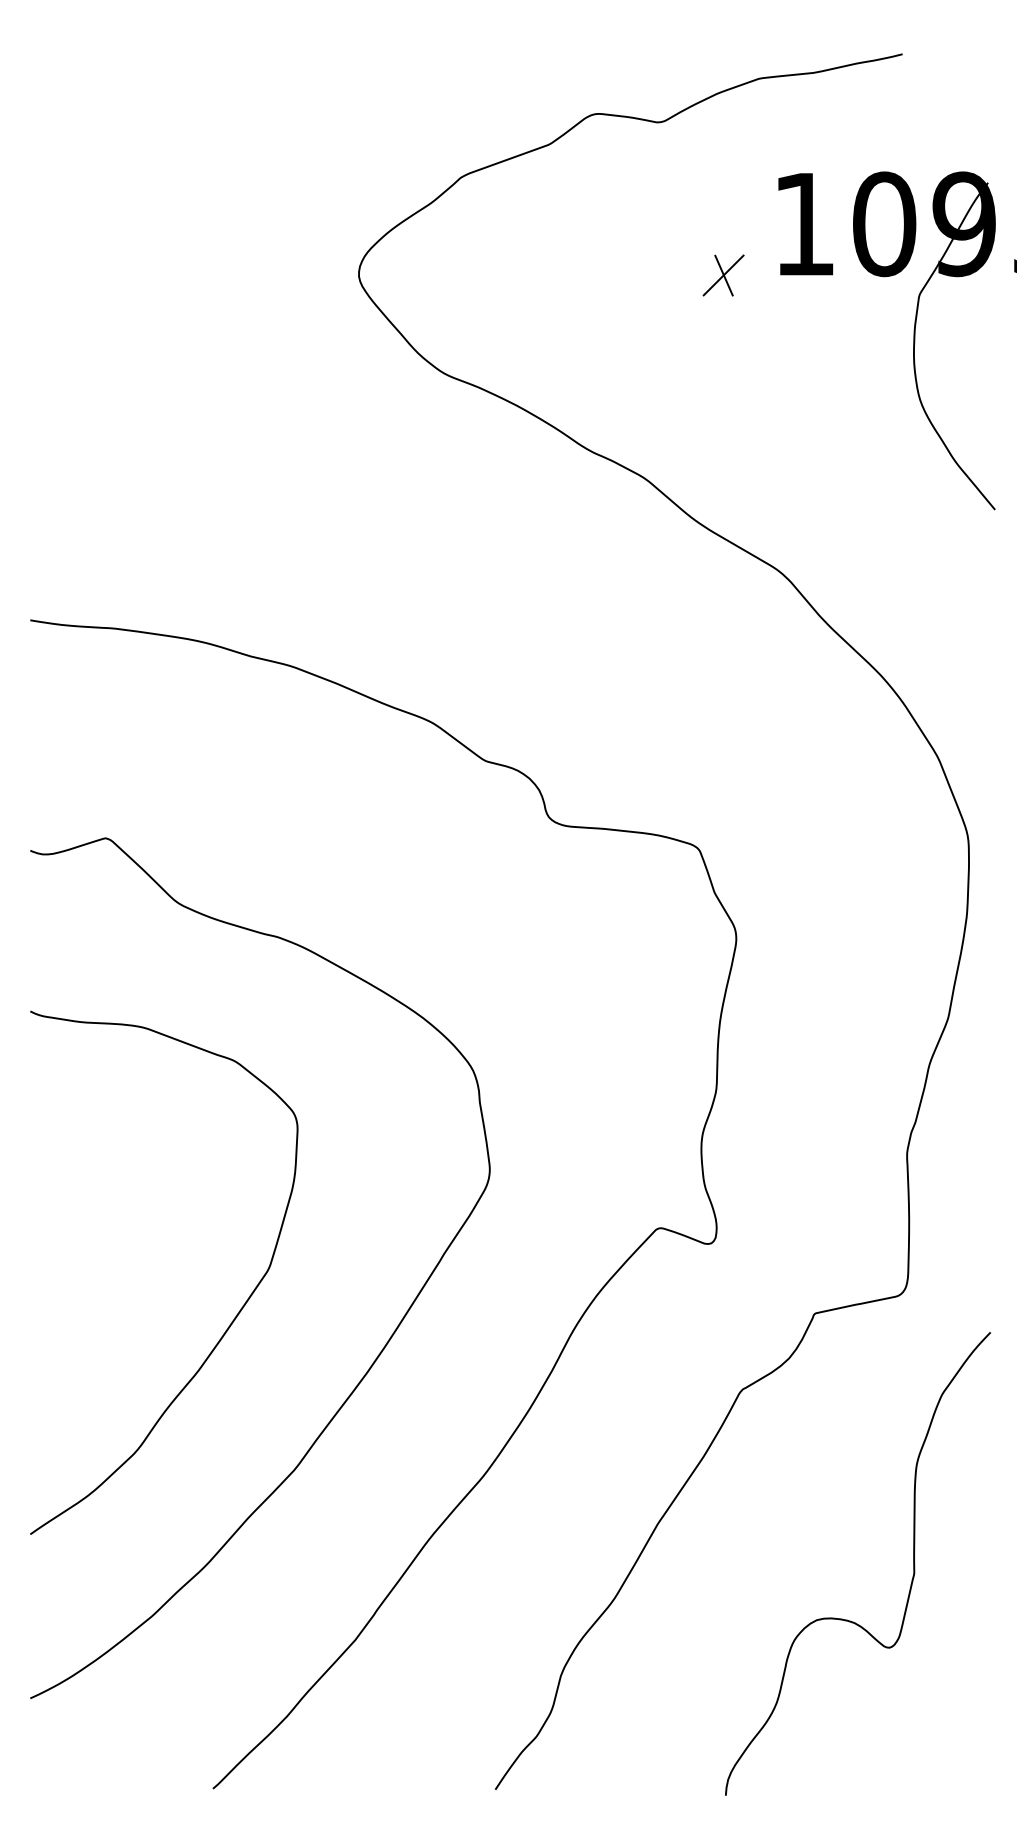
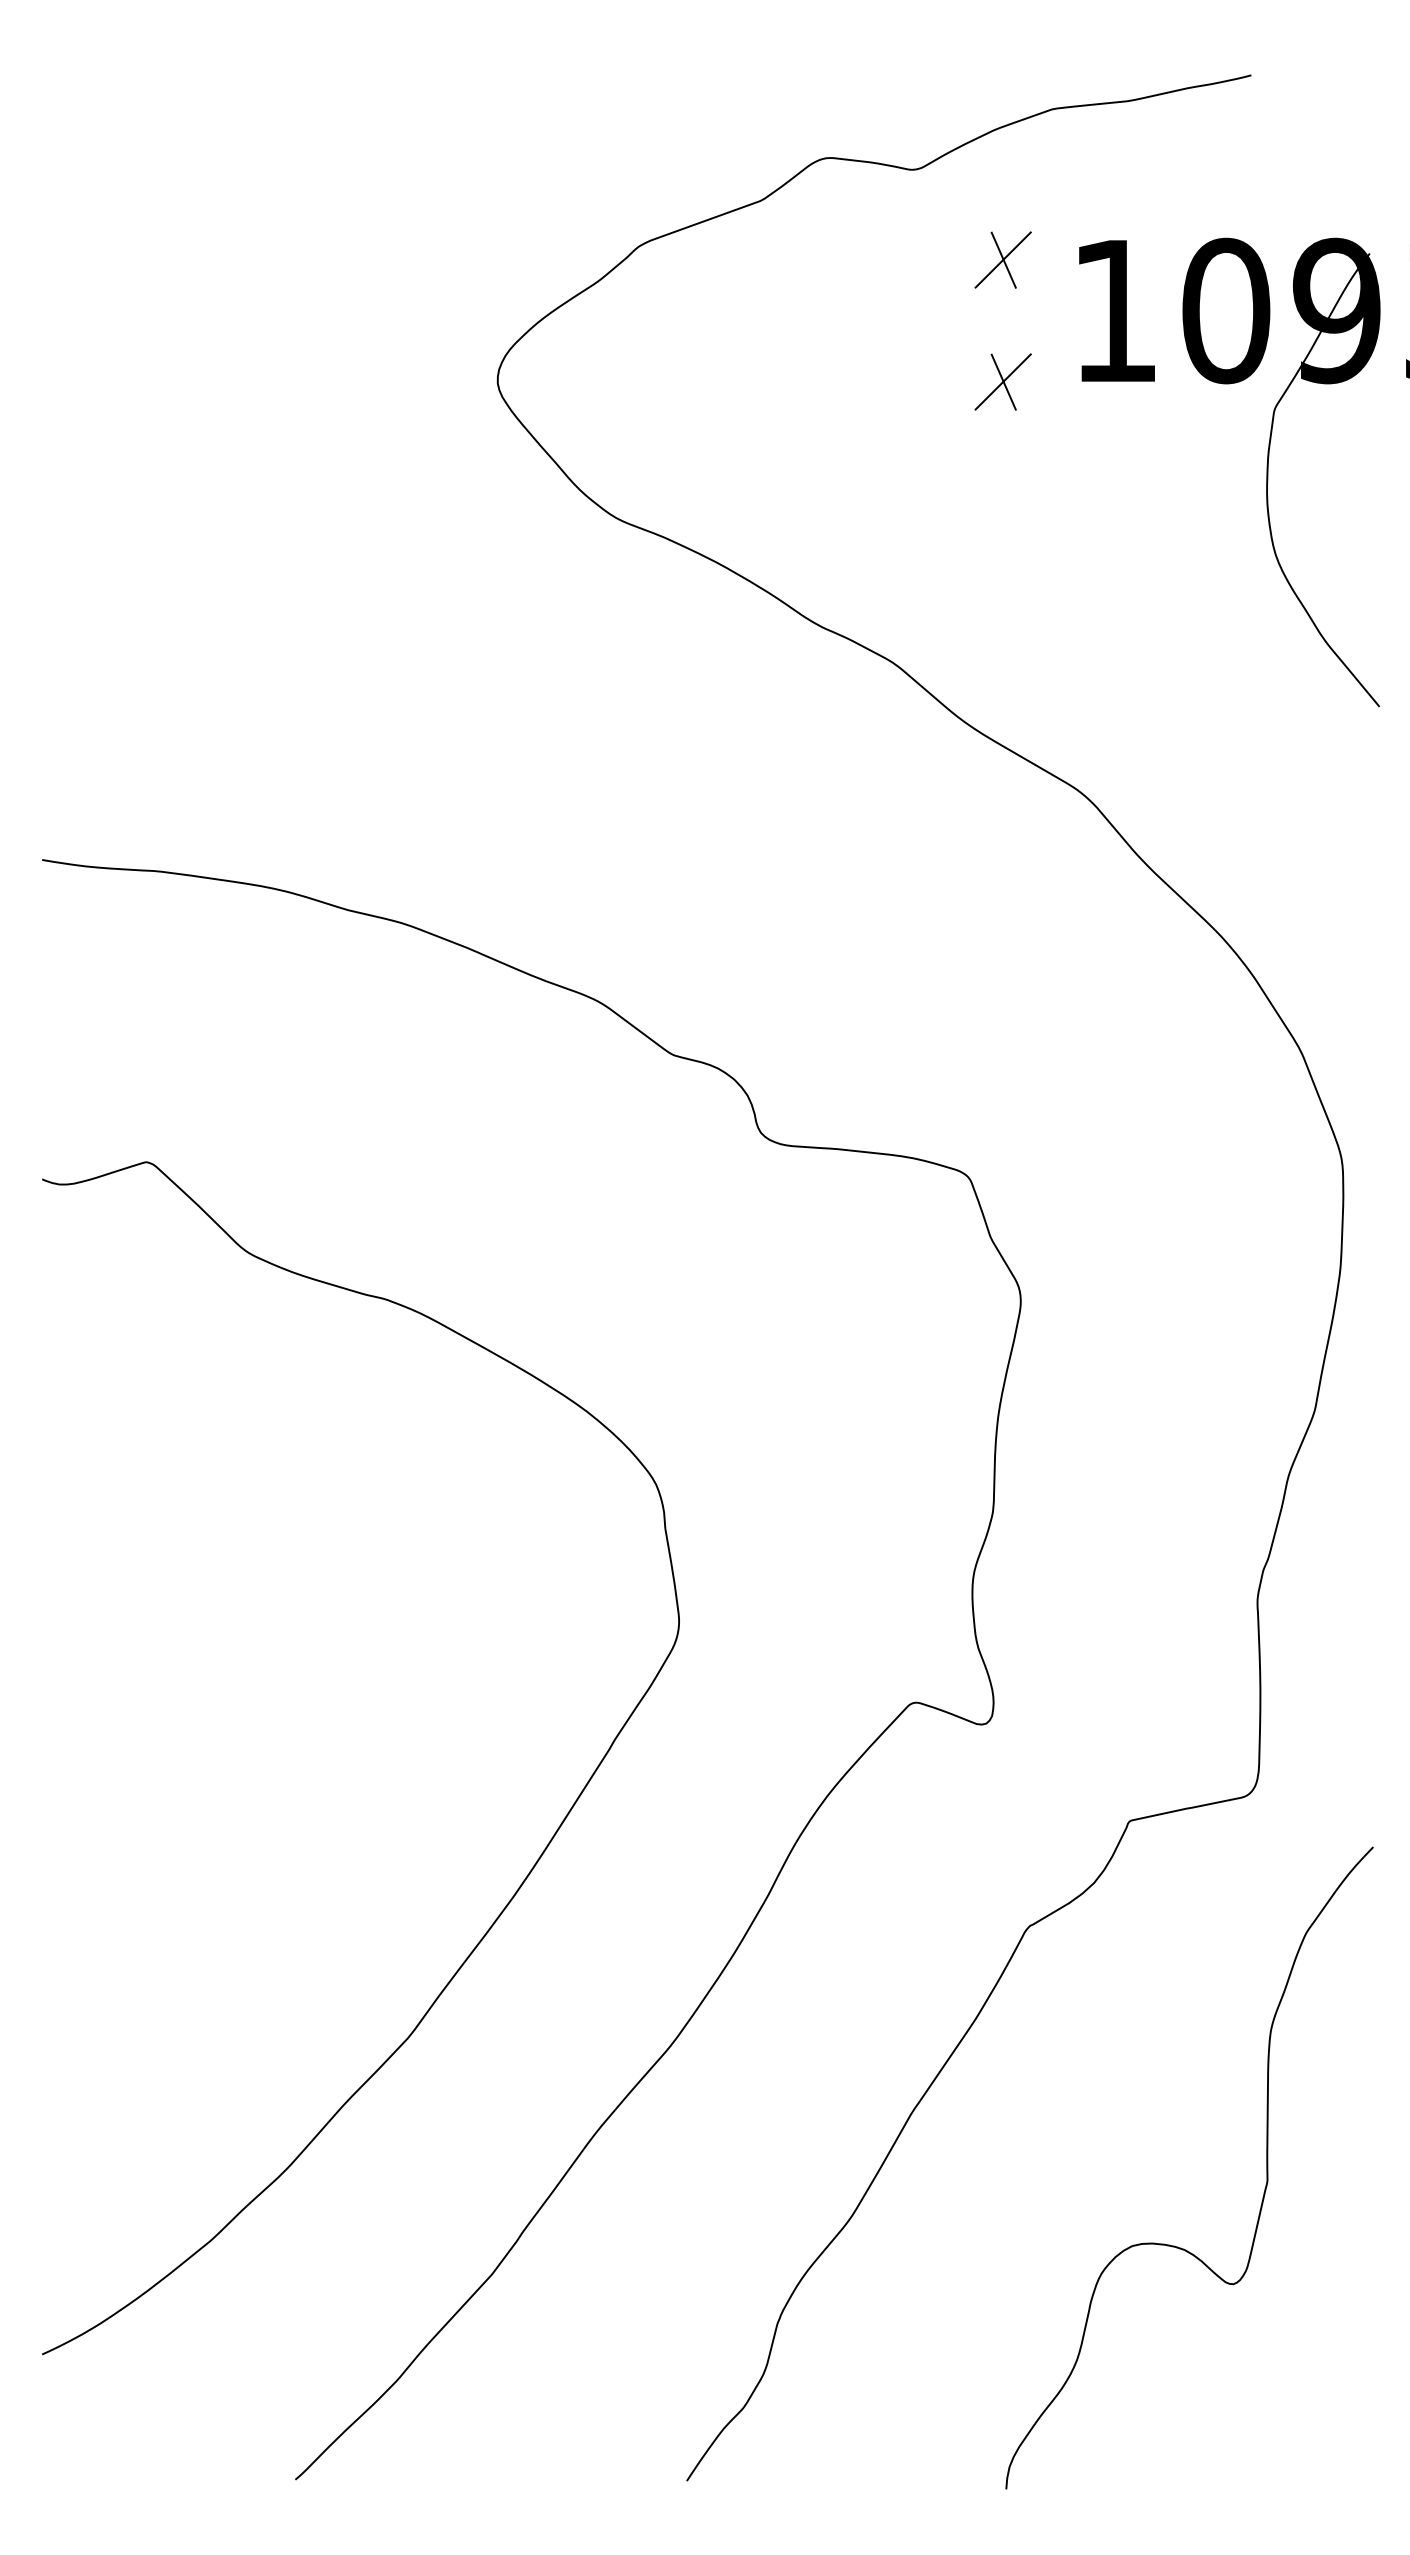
part: (723, 187) -> (1003, 260), added
curve: (234, 1317) -> (325, 1826), removed

